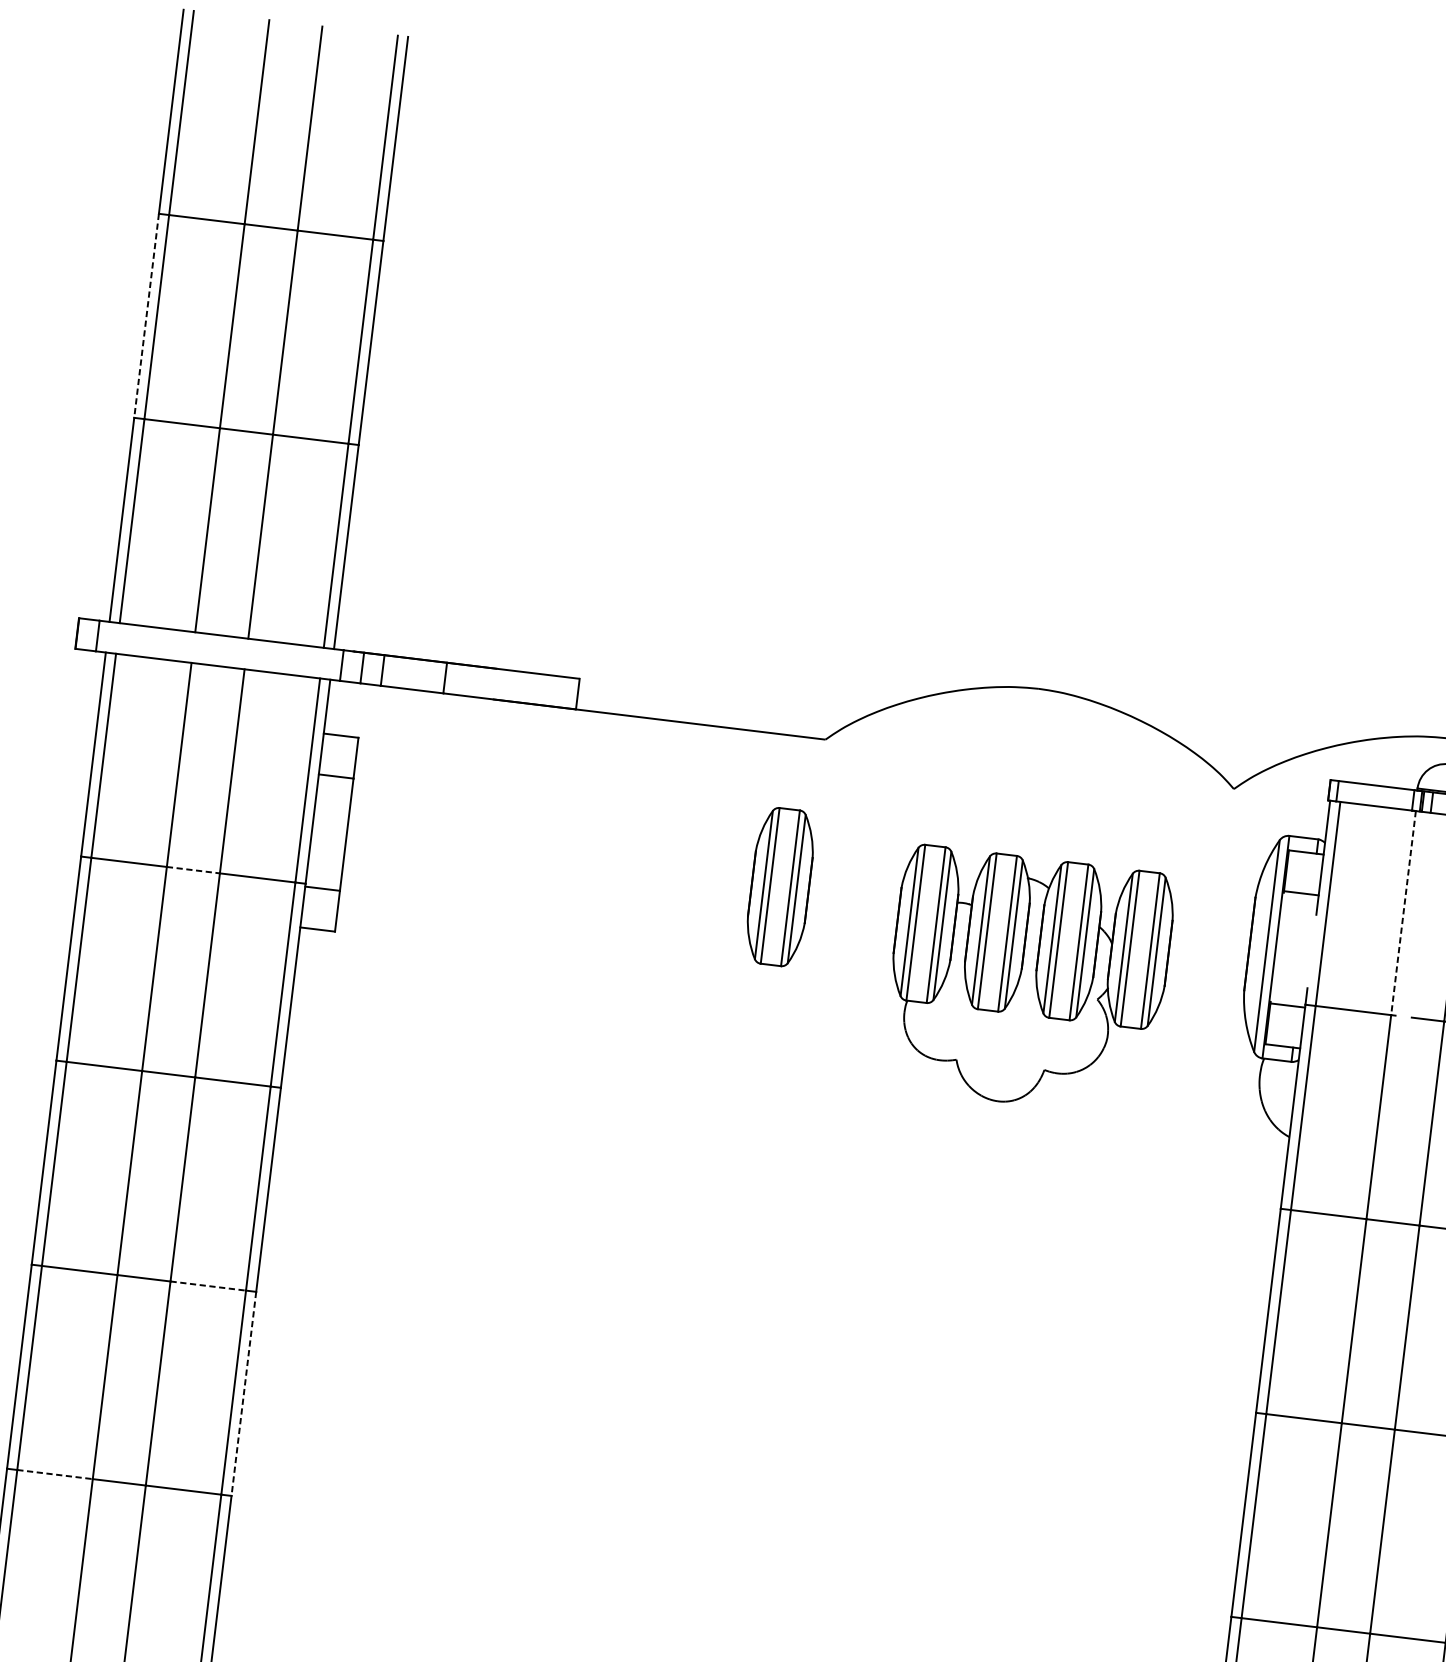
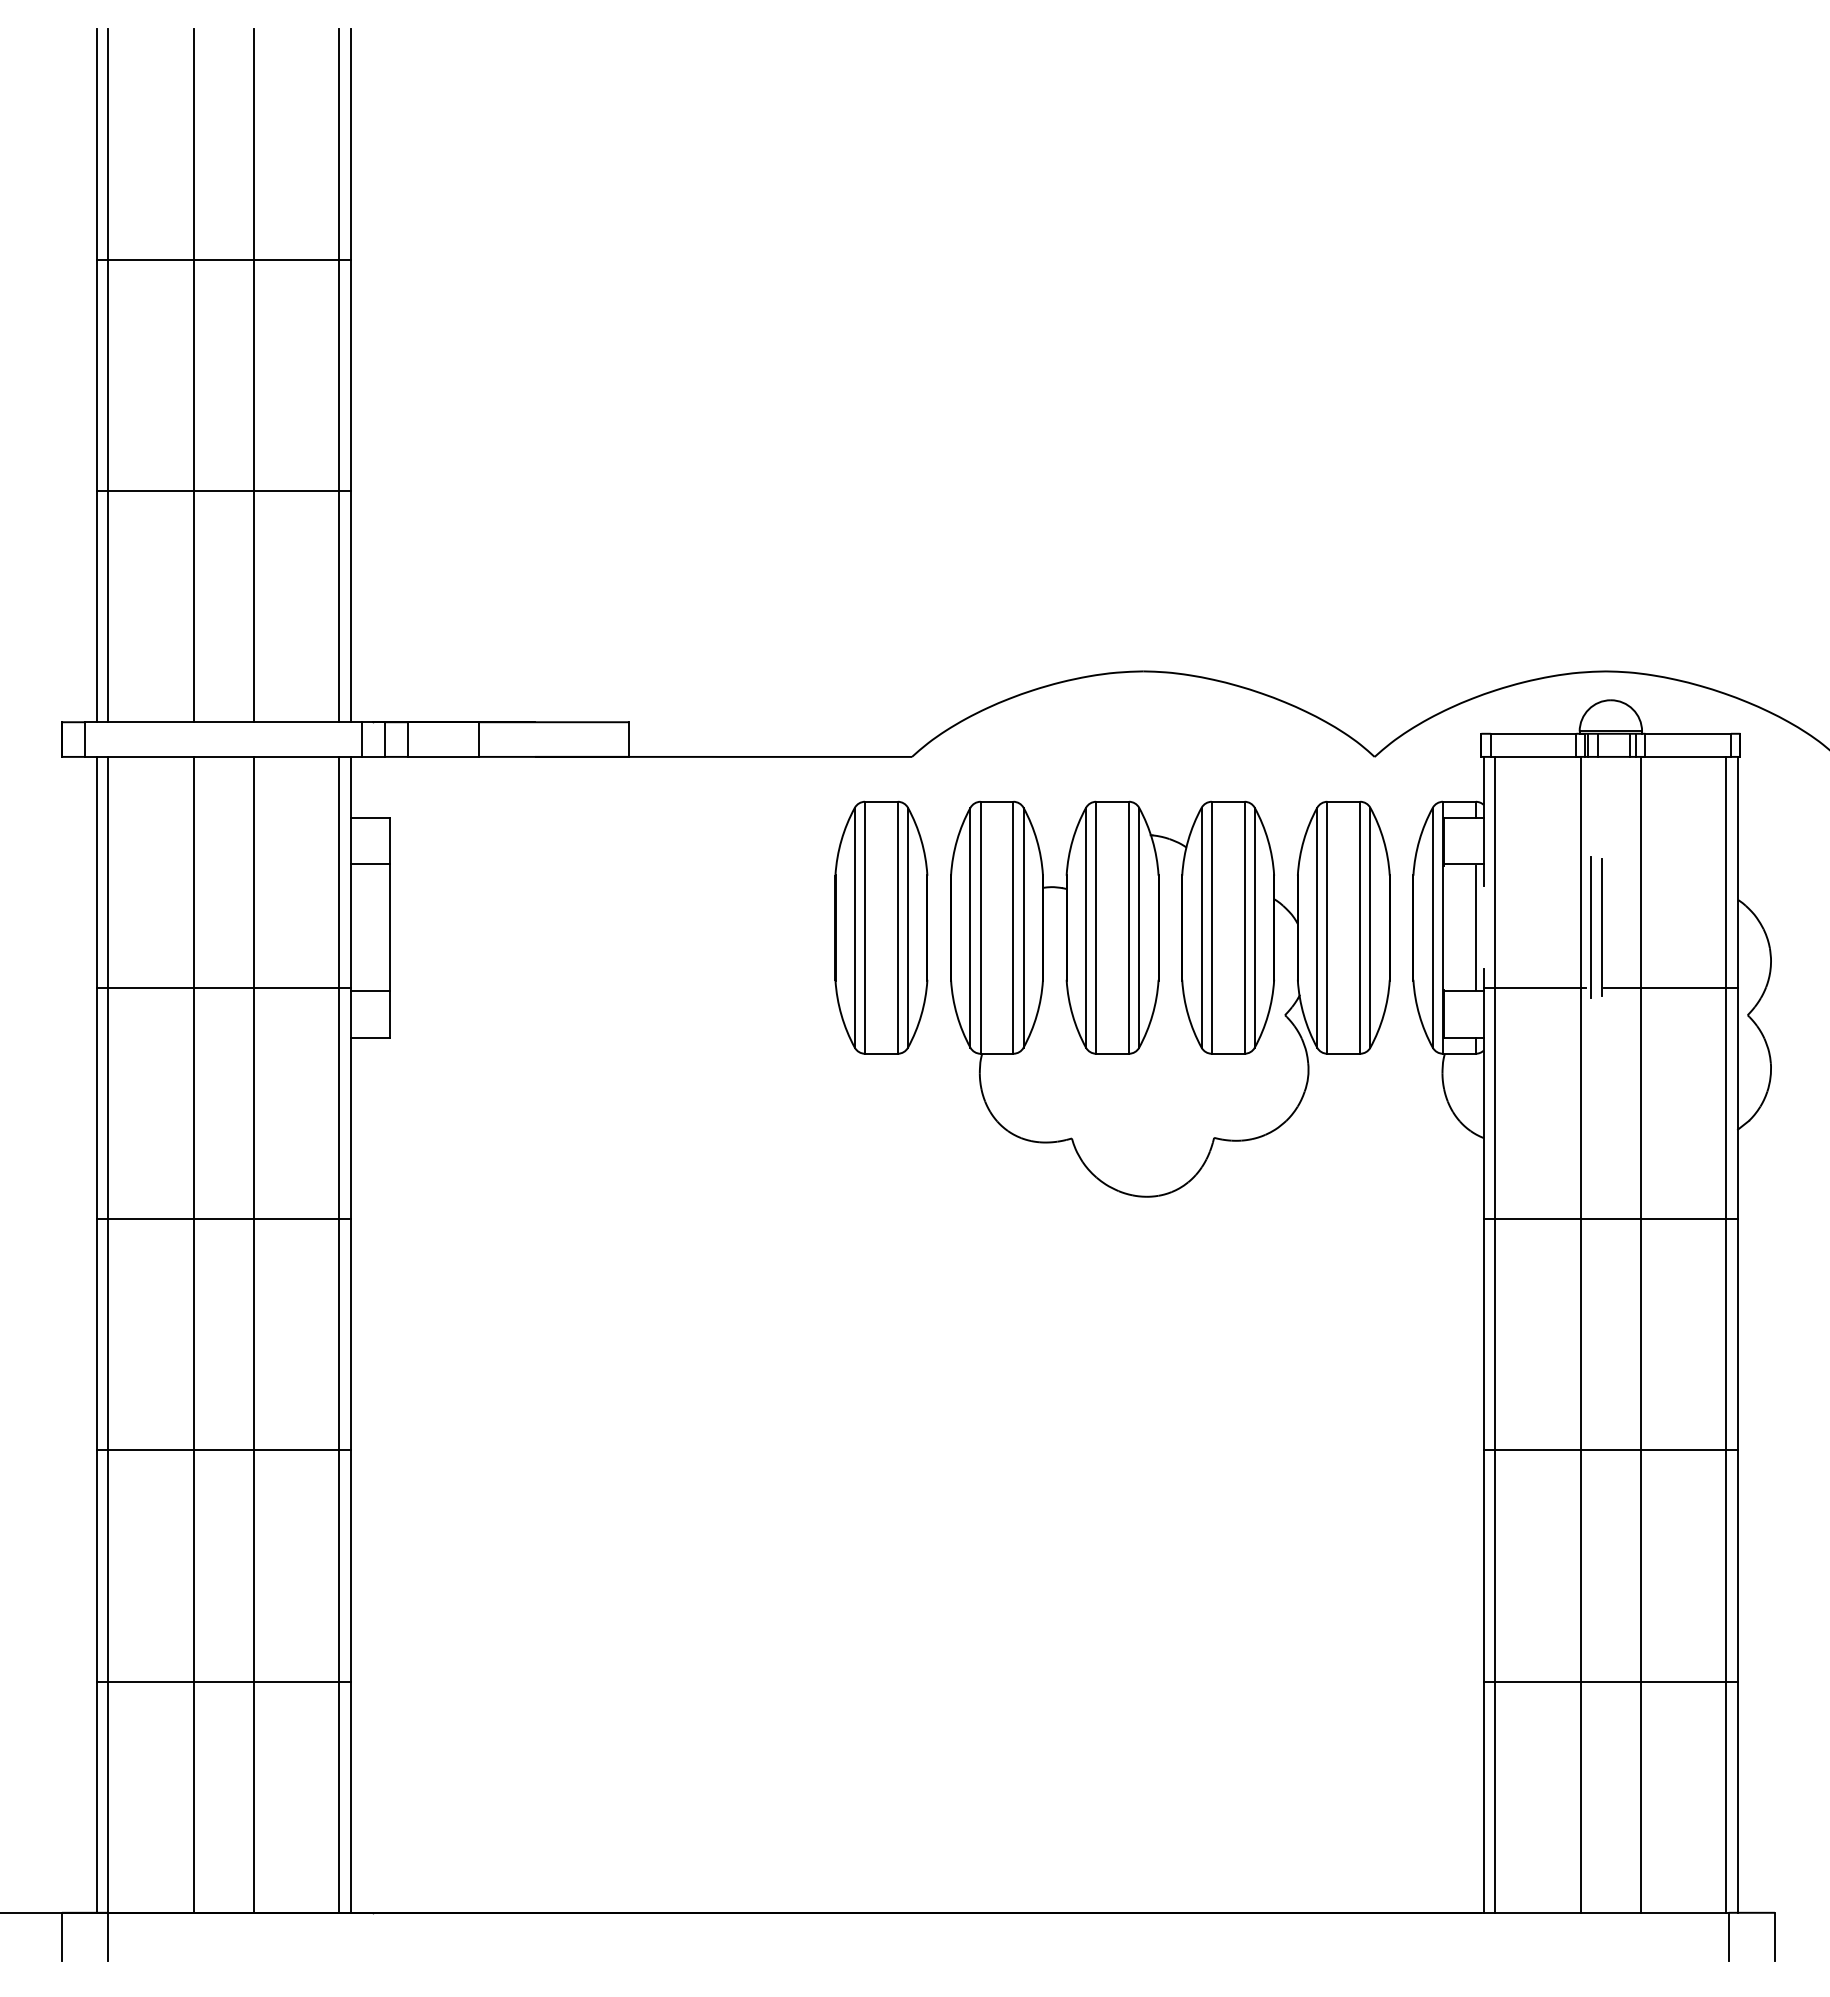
line: (146, 315) -> (96, 375), dashed -> solid
line: (193, 870) -> (224, 988), dashed -> solid
part: (780, 886) -> (881, 927), size x1.43
line: (1403, 913) -> (1580, 872), dashed -> solid
line: (1304, 950) -> (1475, 927), added
line: (1407, 962) -> (1591, 927), added
line: (1415, 963) -> (1601, 927), added
part: (1027, 980) -> (1170, 998), size x1.43
line: (208, 1286) -> (296, 1450), dashed -> solid
line: (243, 1394) -> (350, 1566), dashed -> solid
line: (54, 1474) -> (150, 1681), dashed -> solid

